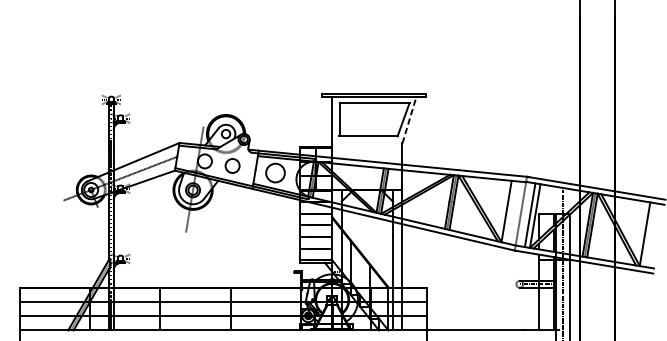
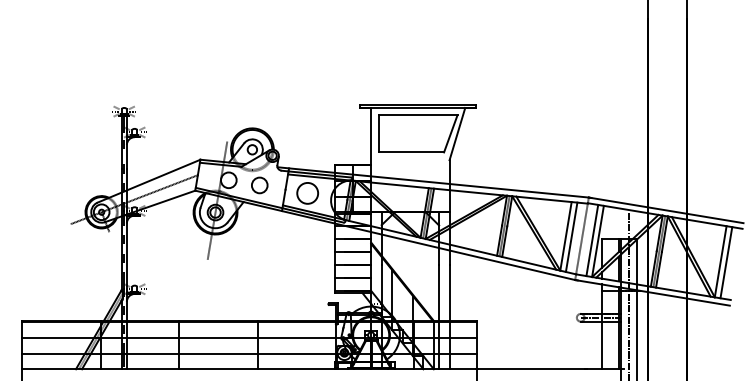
line: (409, 119) -> (457, 133), dashed -> solid
line: (511, 211) -> (571, 236), added
line: (650, 234) -> (726, 262), added

